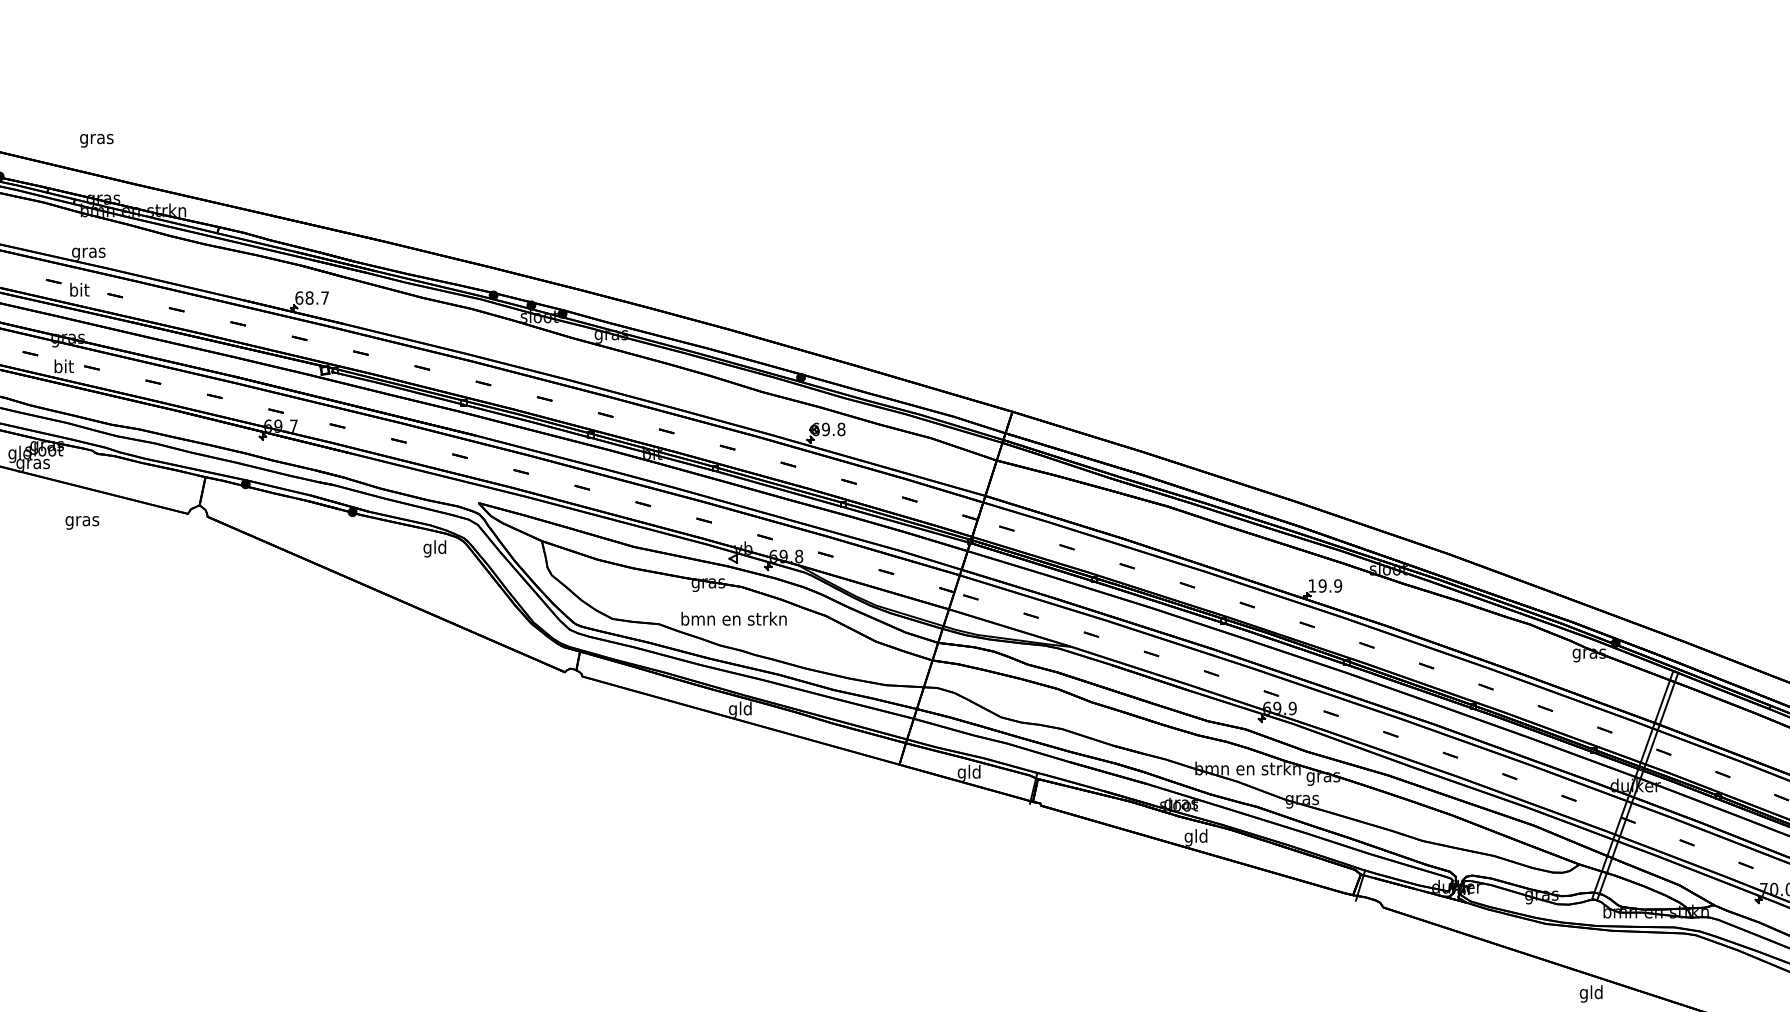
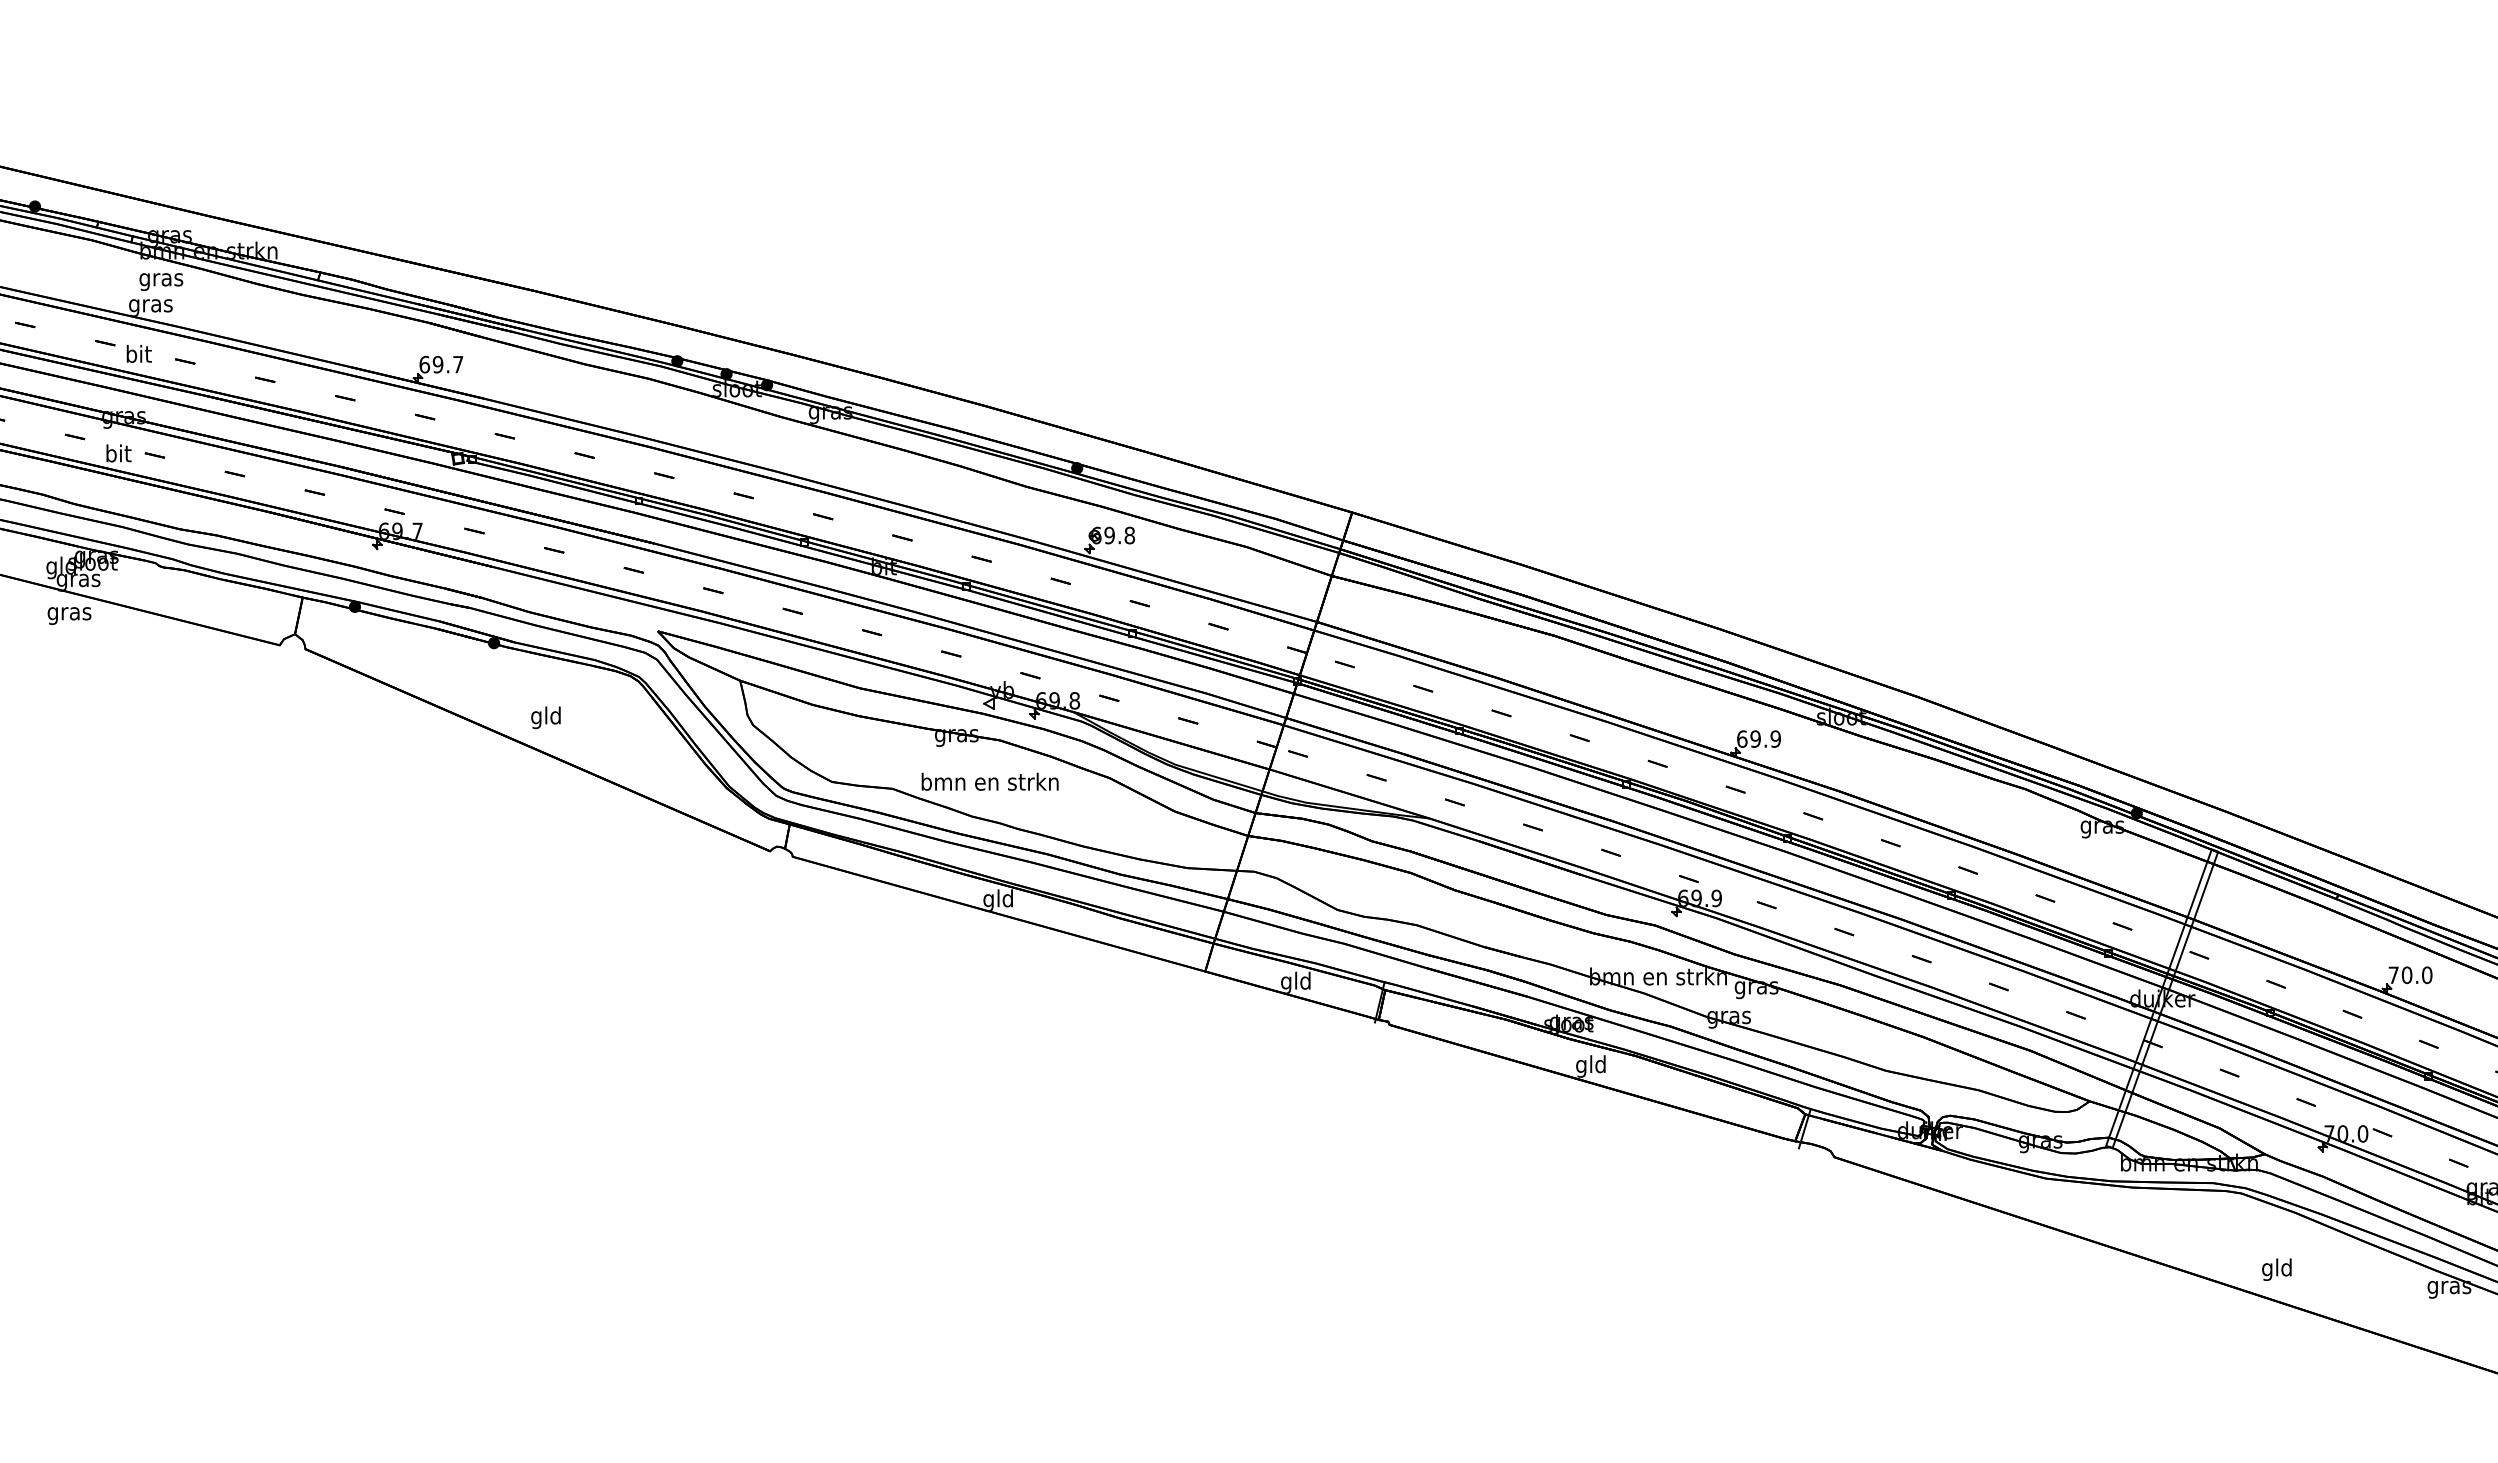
text: (96, 141) -> (161, 282), moved
text: (309, 297) -> (437, 364), 68.7 -> 69.7
text: (82, 522) -> (69, 615), moved
text: (434, 548) -> (545, 717), moved
text: (1312, 585) -> (1742, 738), 19.9 -> 69.9
text: (1590, 993) -> (2276, 1269), moved

